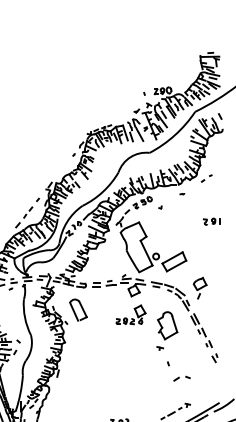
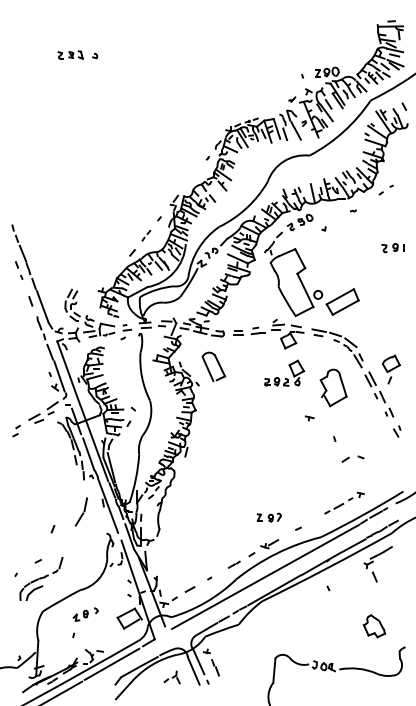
part: (28, 212) -> (146, 235), size x0.7
part: (200, 288) -> (391, 369), moved
part: (160, 348) -> (309, 418), moved

